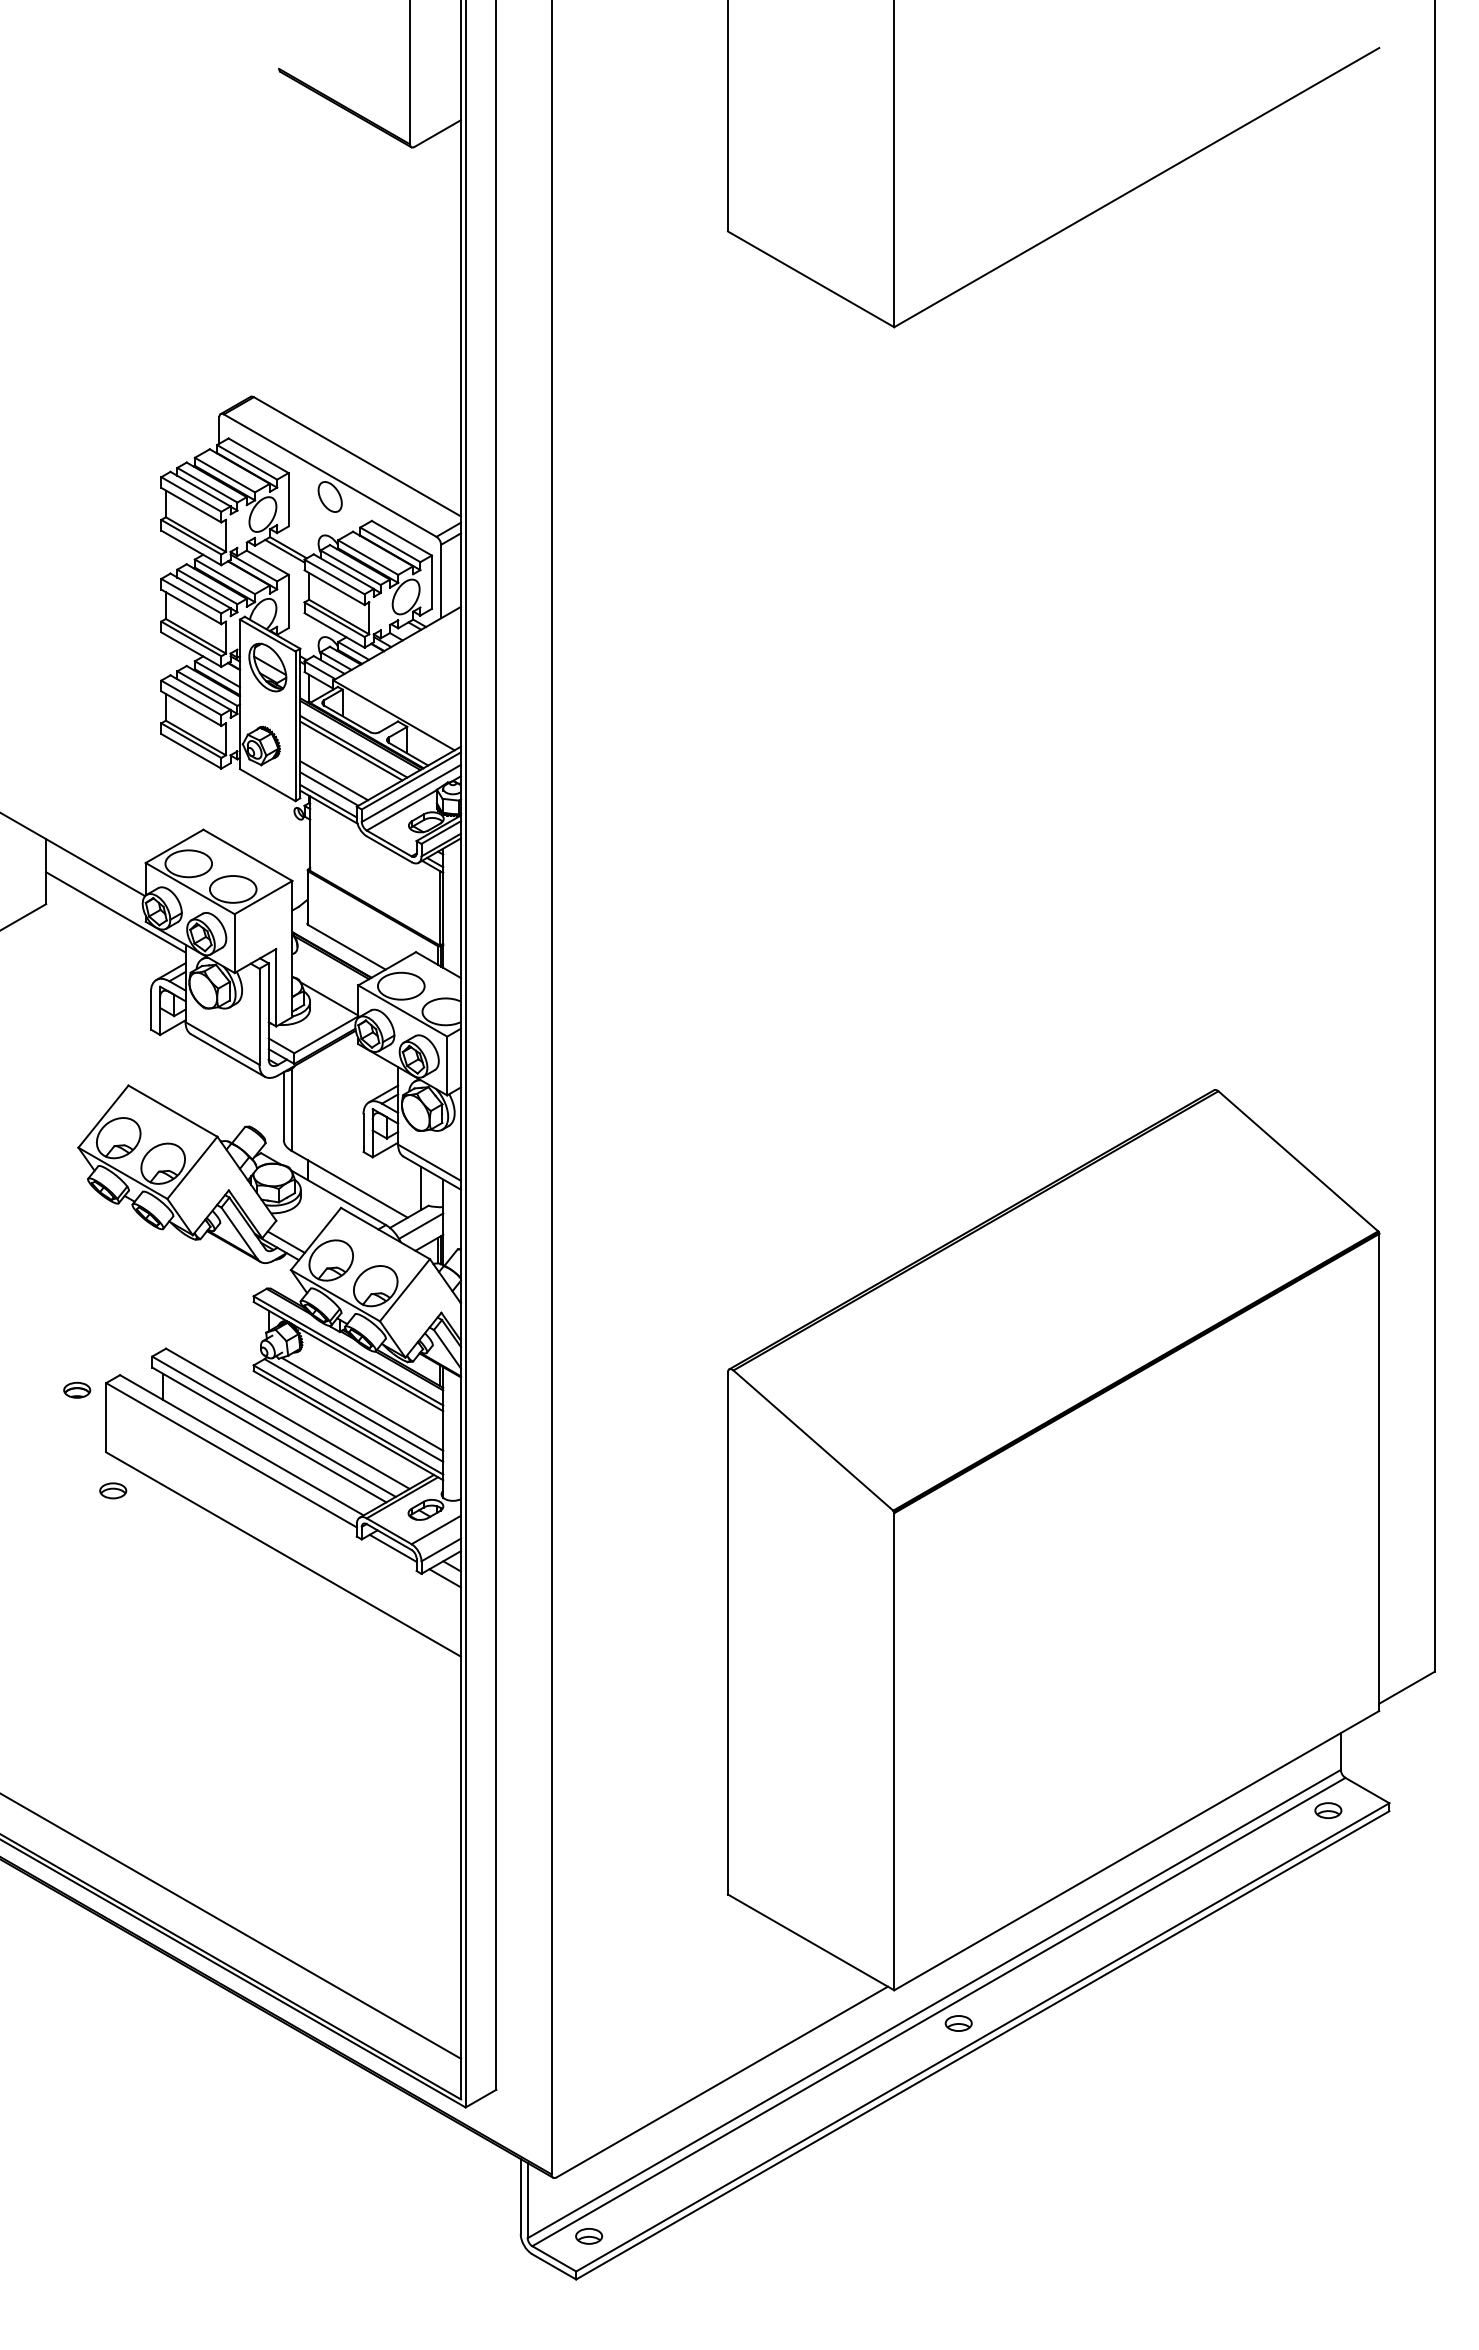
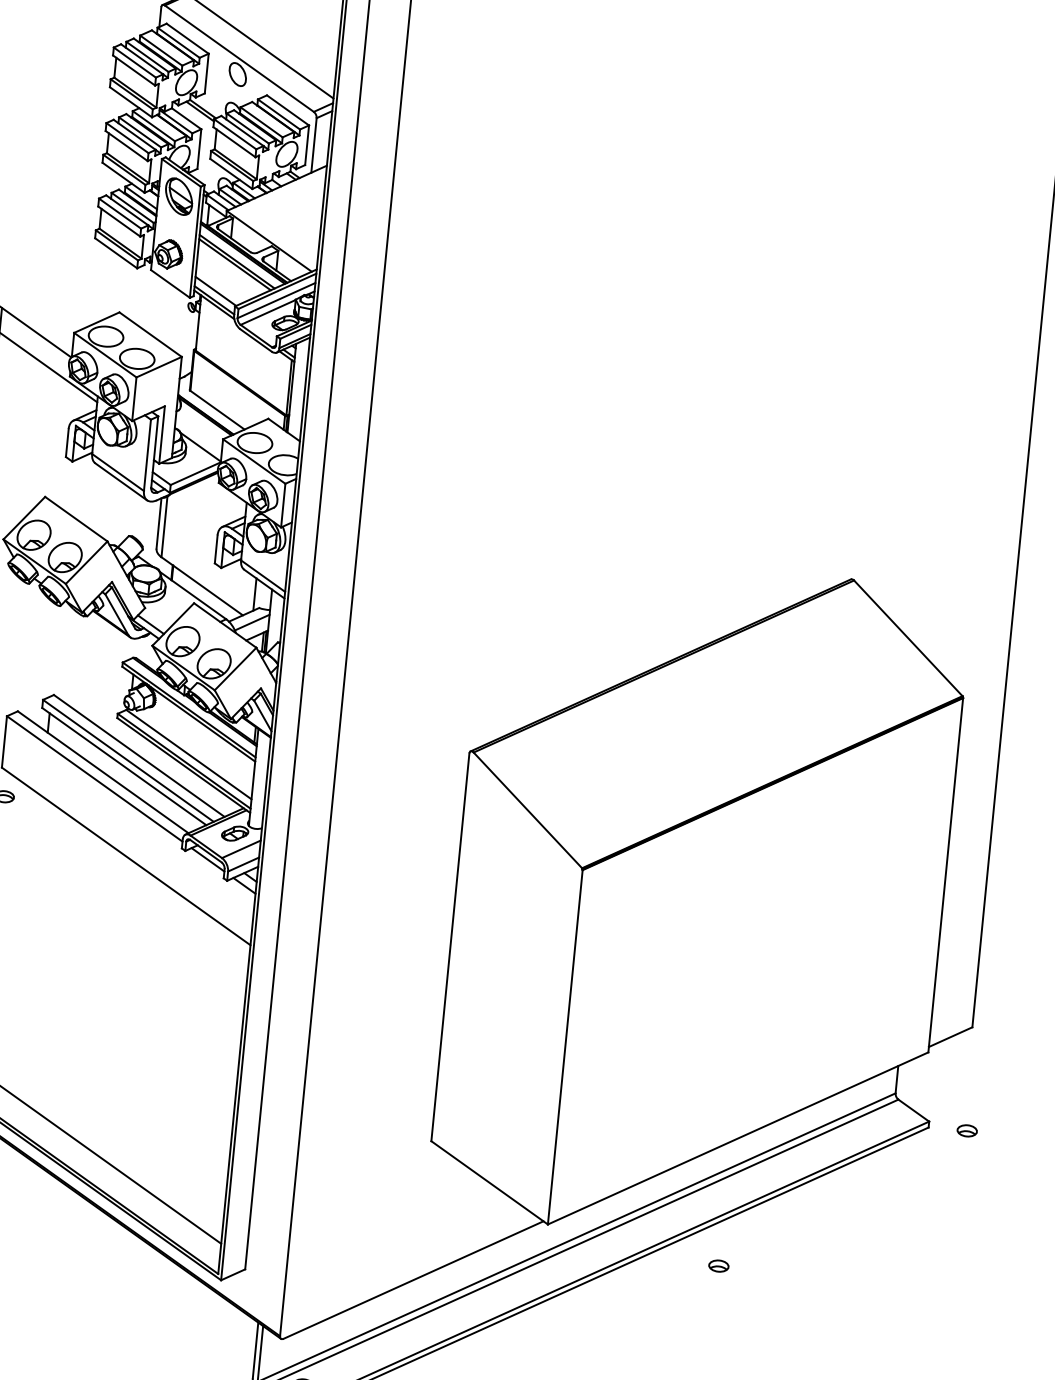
line: (334, 780) -> (220, 285), removed
line: (362, 1403) -> (195, 750), removed
part: (1328, 1810) -> (967, 1130), moved
part: (958, 2023) -> (718, 1266), moved

